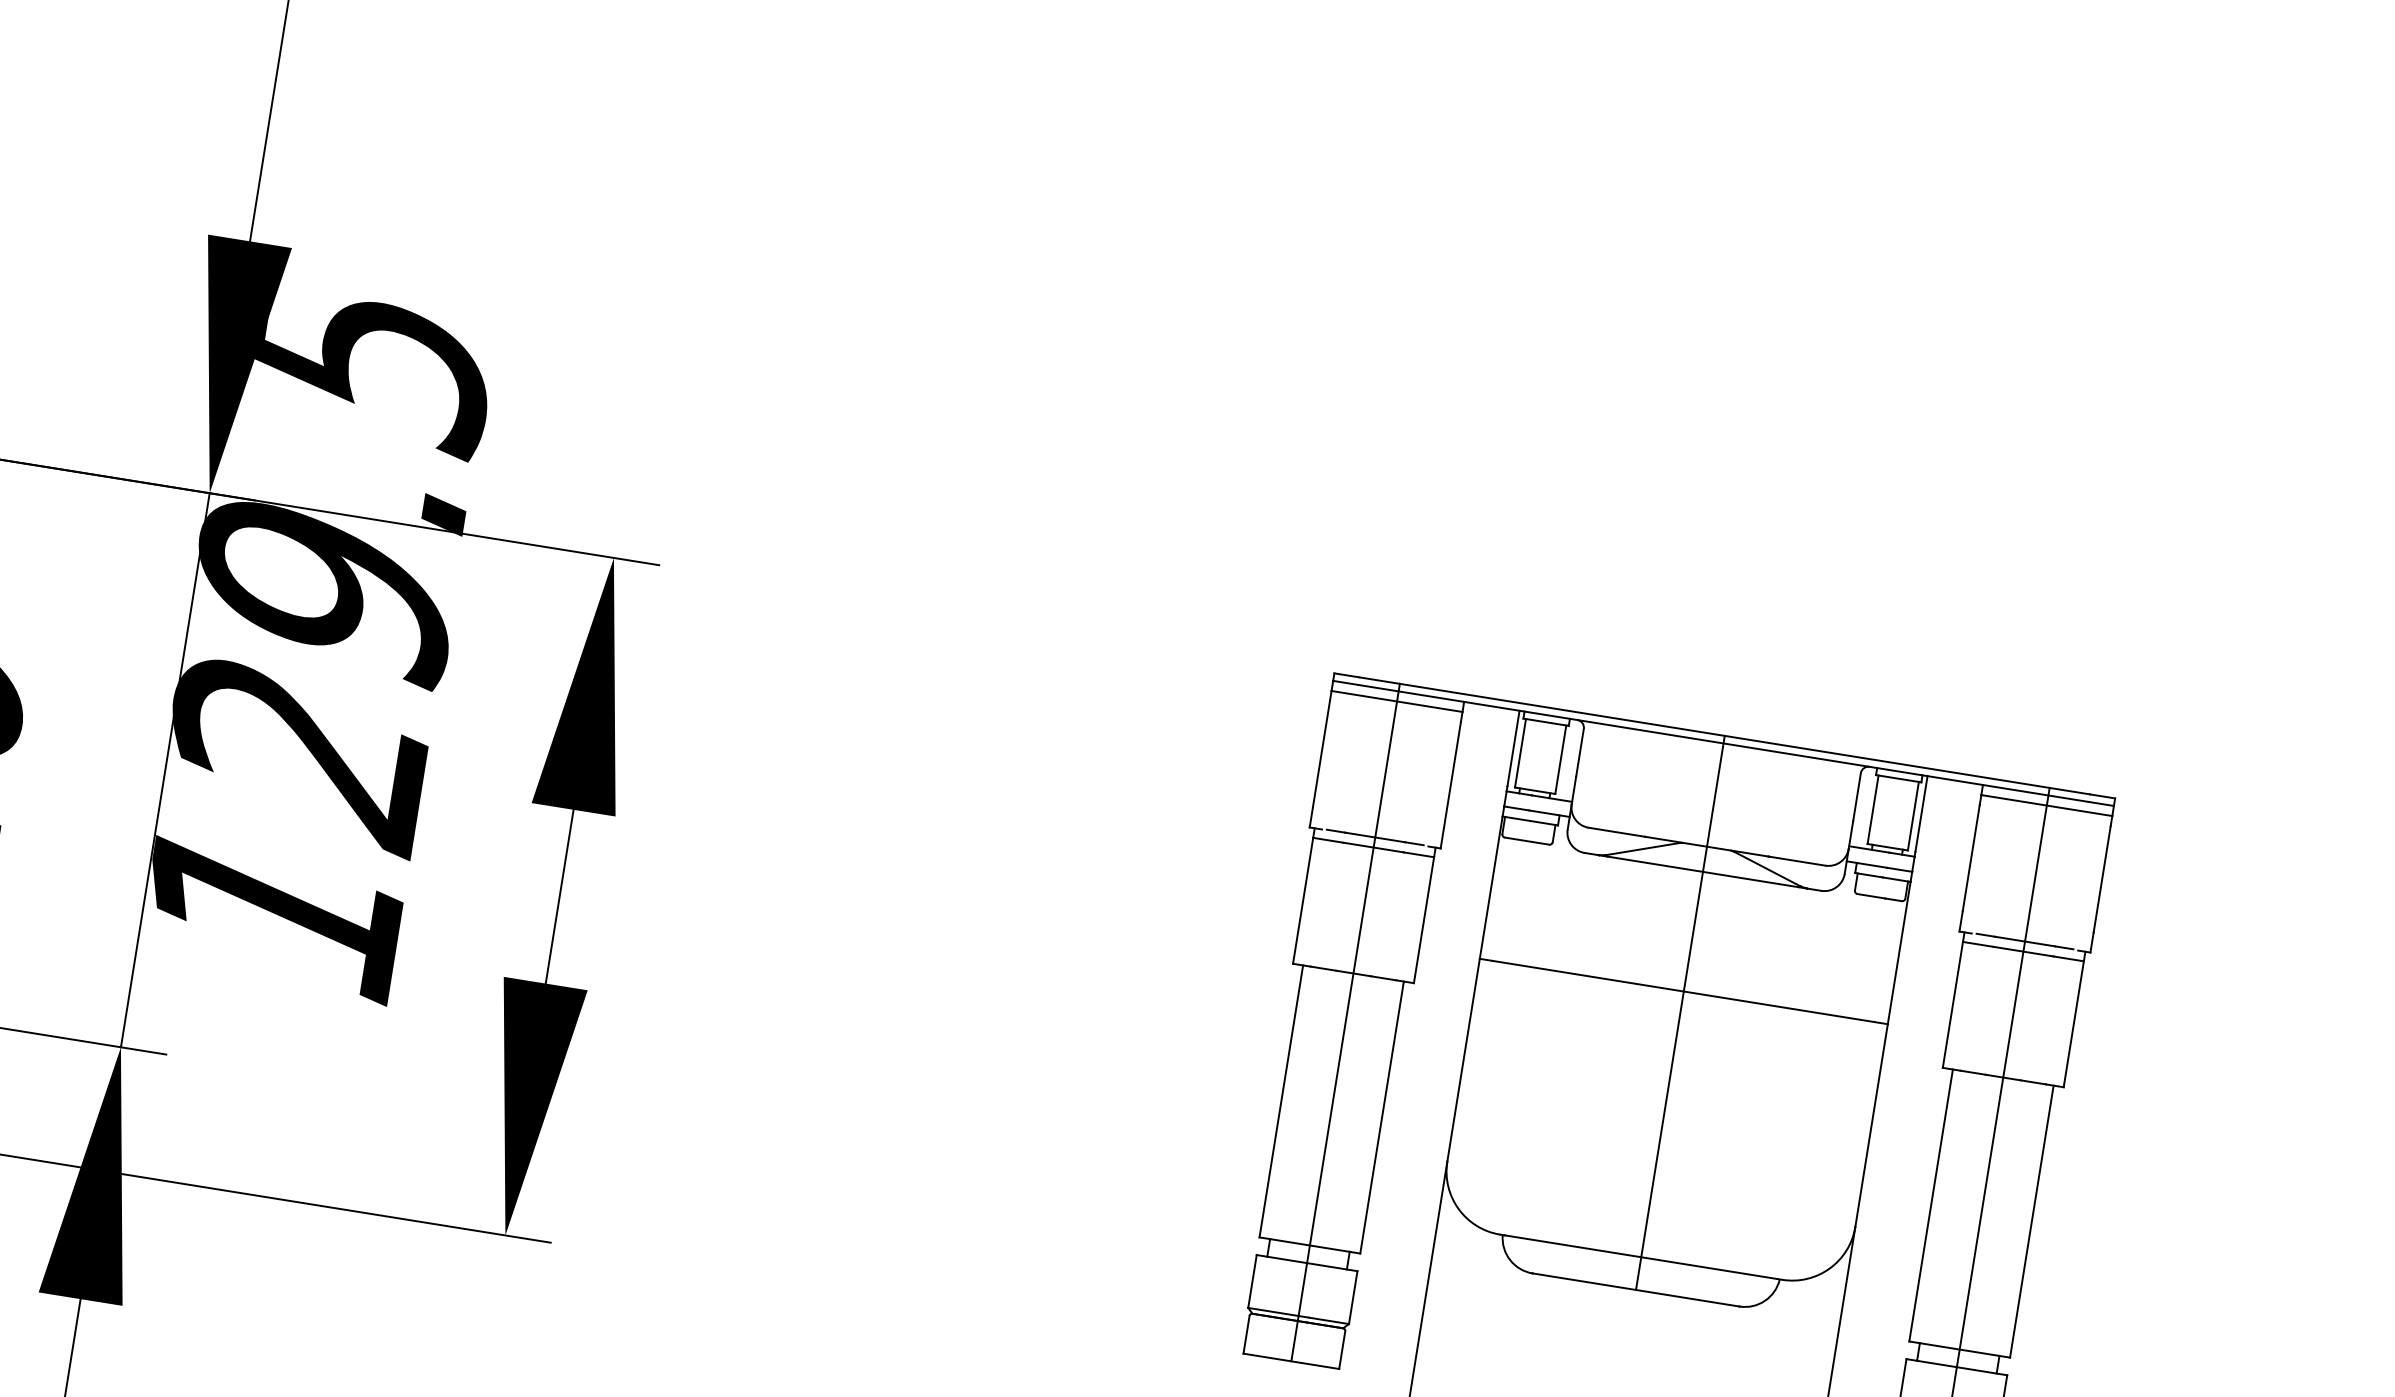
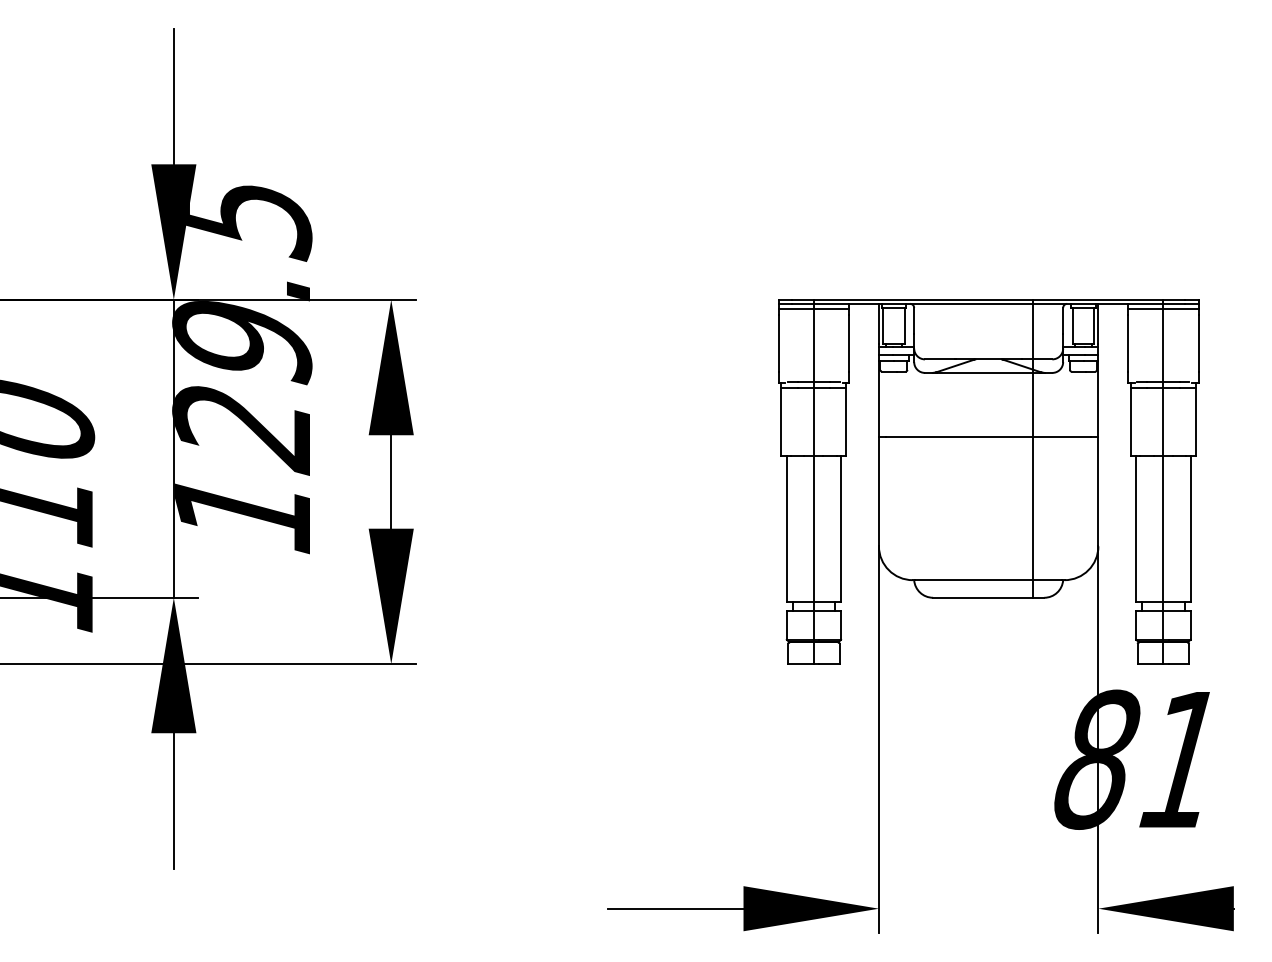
line: (1680, 1012) -> (1032, 448), moved

